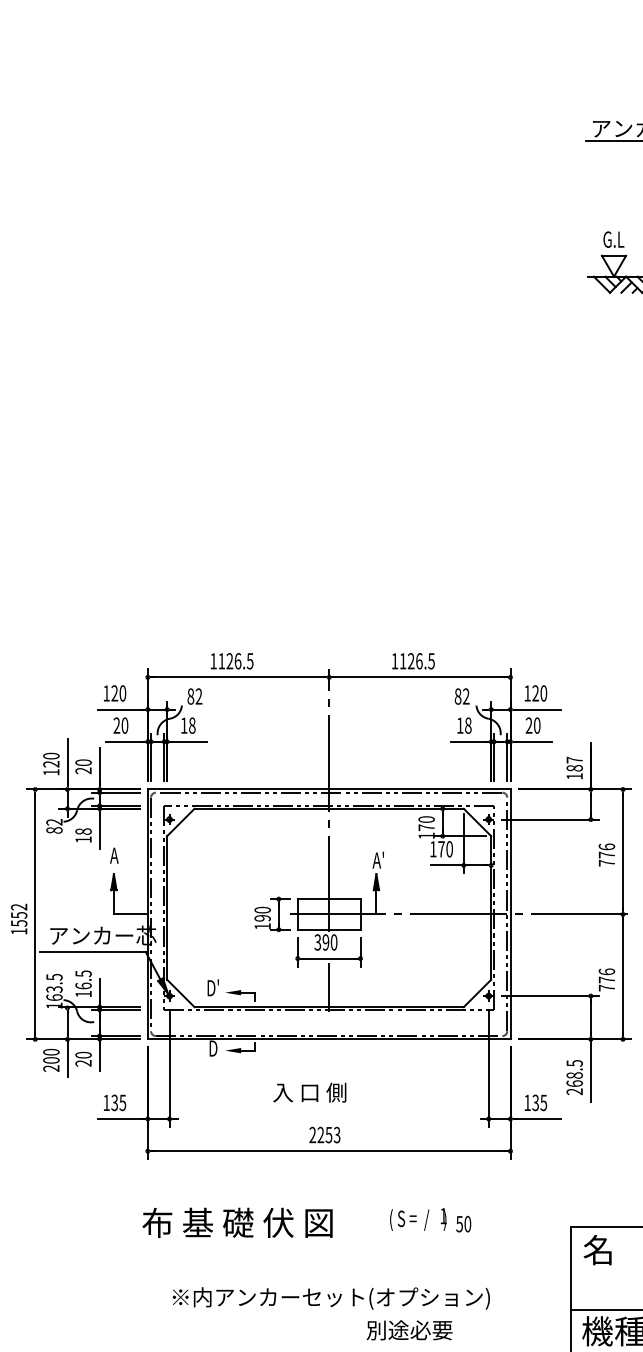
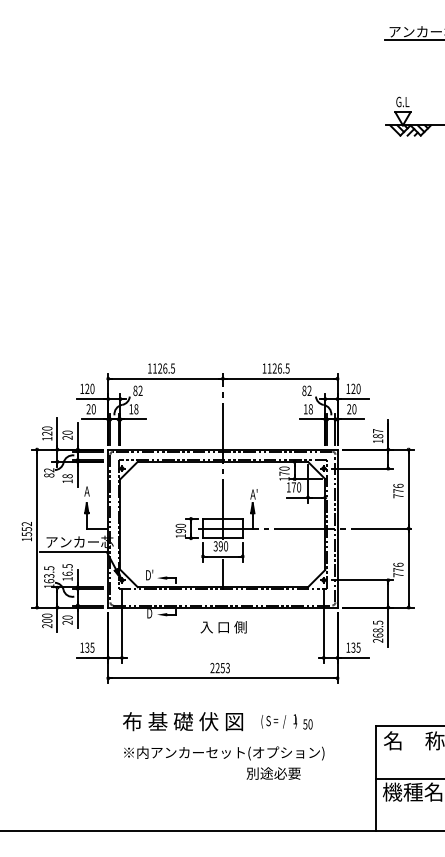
text: (309, 1093) -> (223, 627), moved
text: (236, 1222) -> (182, 721), moved
text: (331, 1312) -> (224, 762), moved

